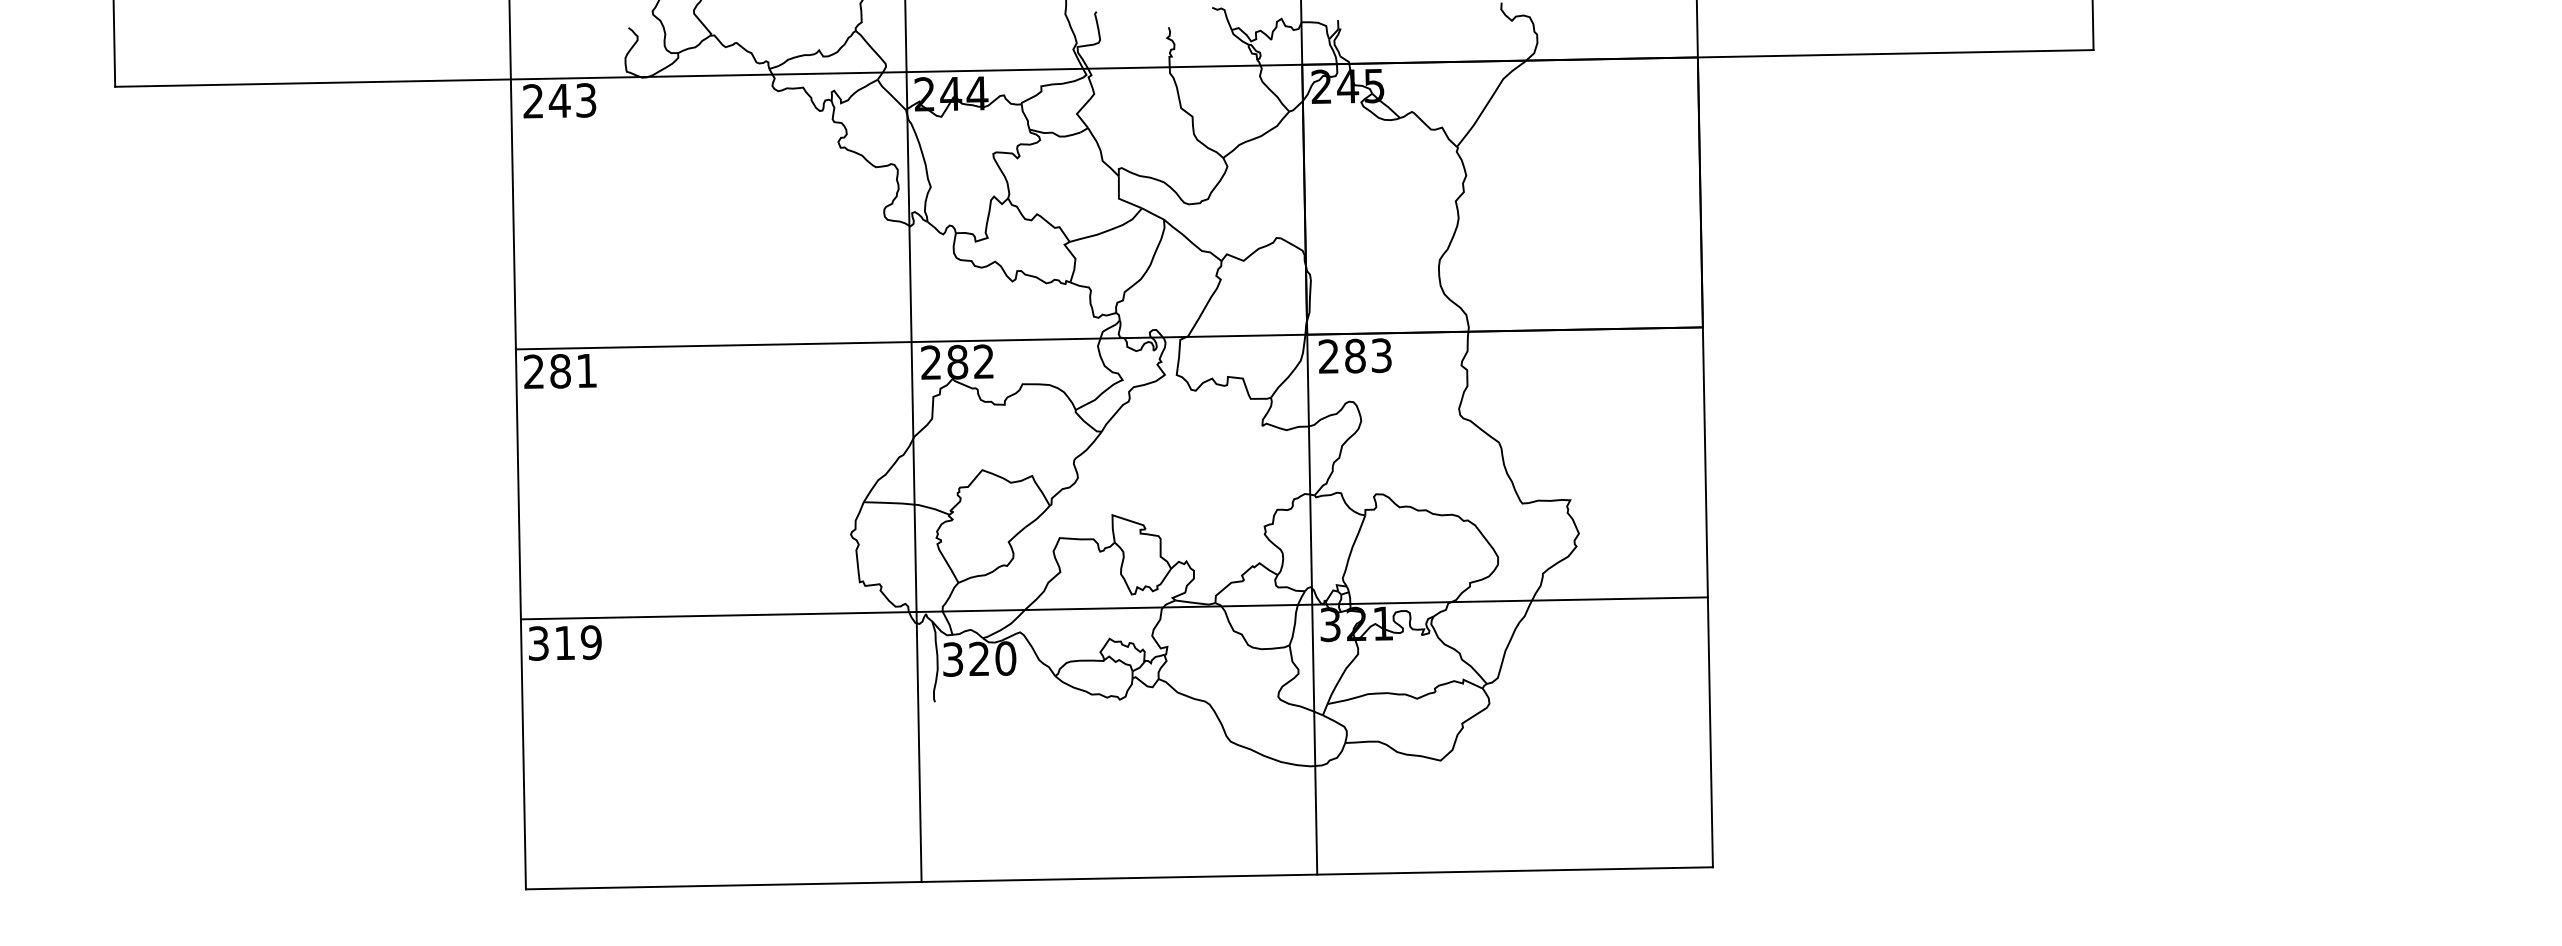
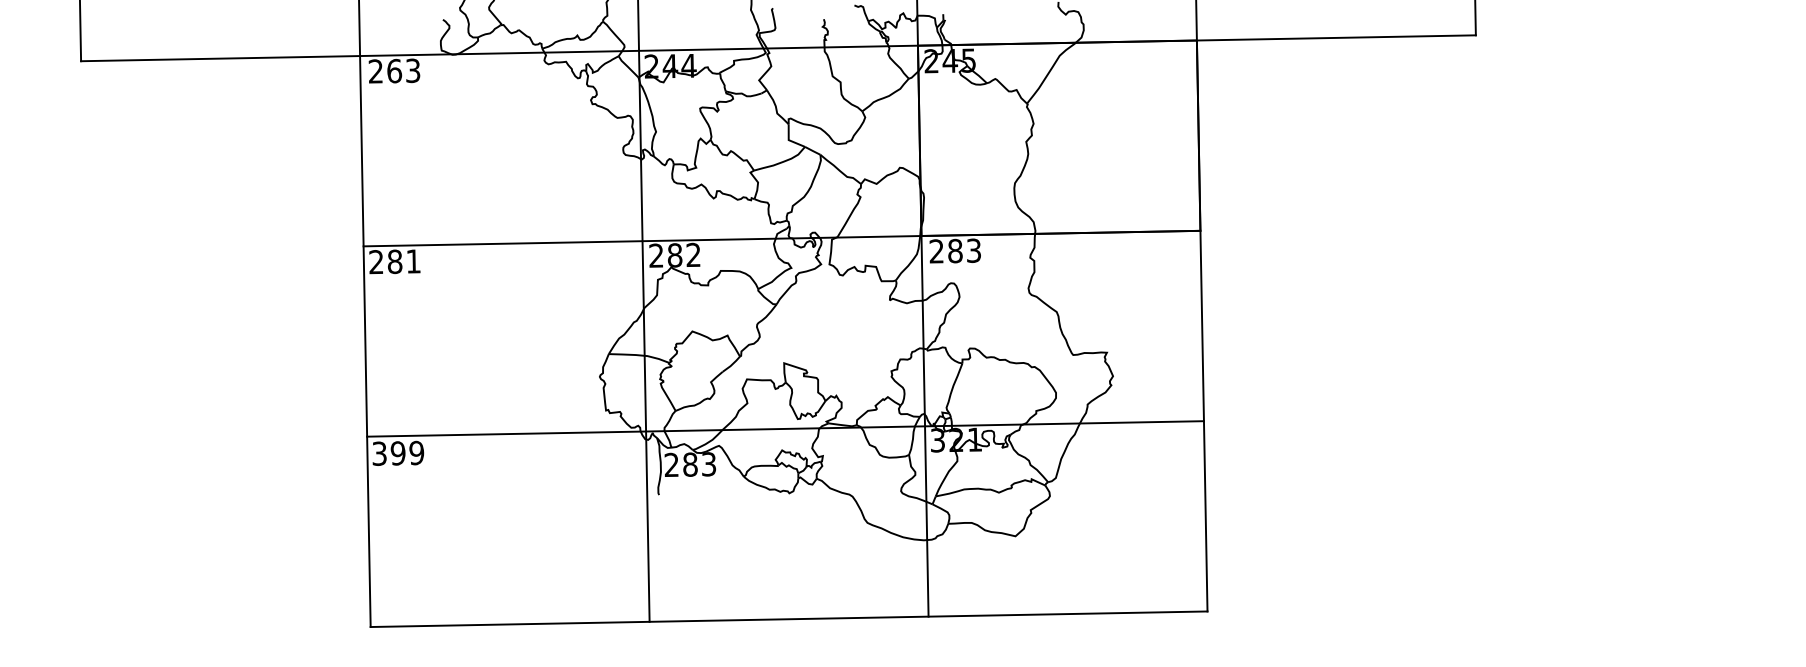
text: (559, 99) -> (394, 70), 243 -> 263
text: (563, 643) -> (397, 453), 319 -> 399
text: (979, 658) -> (690, 464), 320 -> 283

